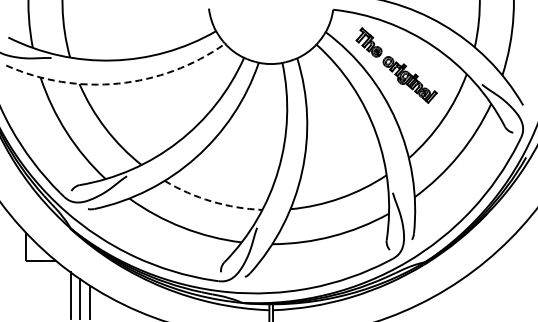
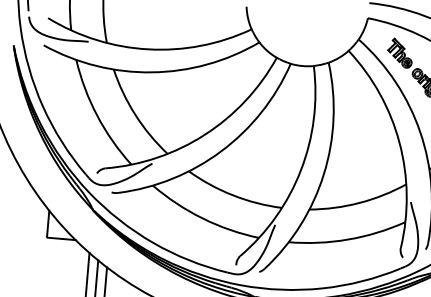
arc: (118, 83) -> (151, 72), dashed -> solid
arc: (211, 201) -> (232, 195), dashed -> solid

